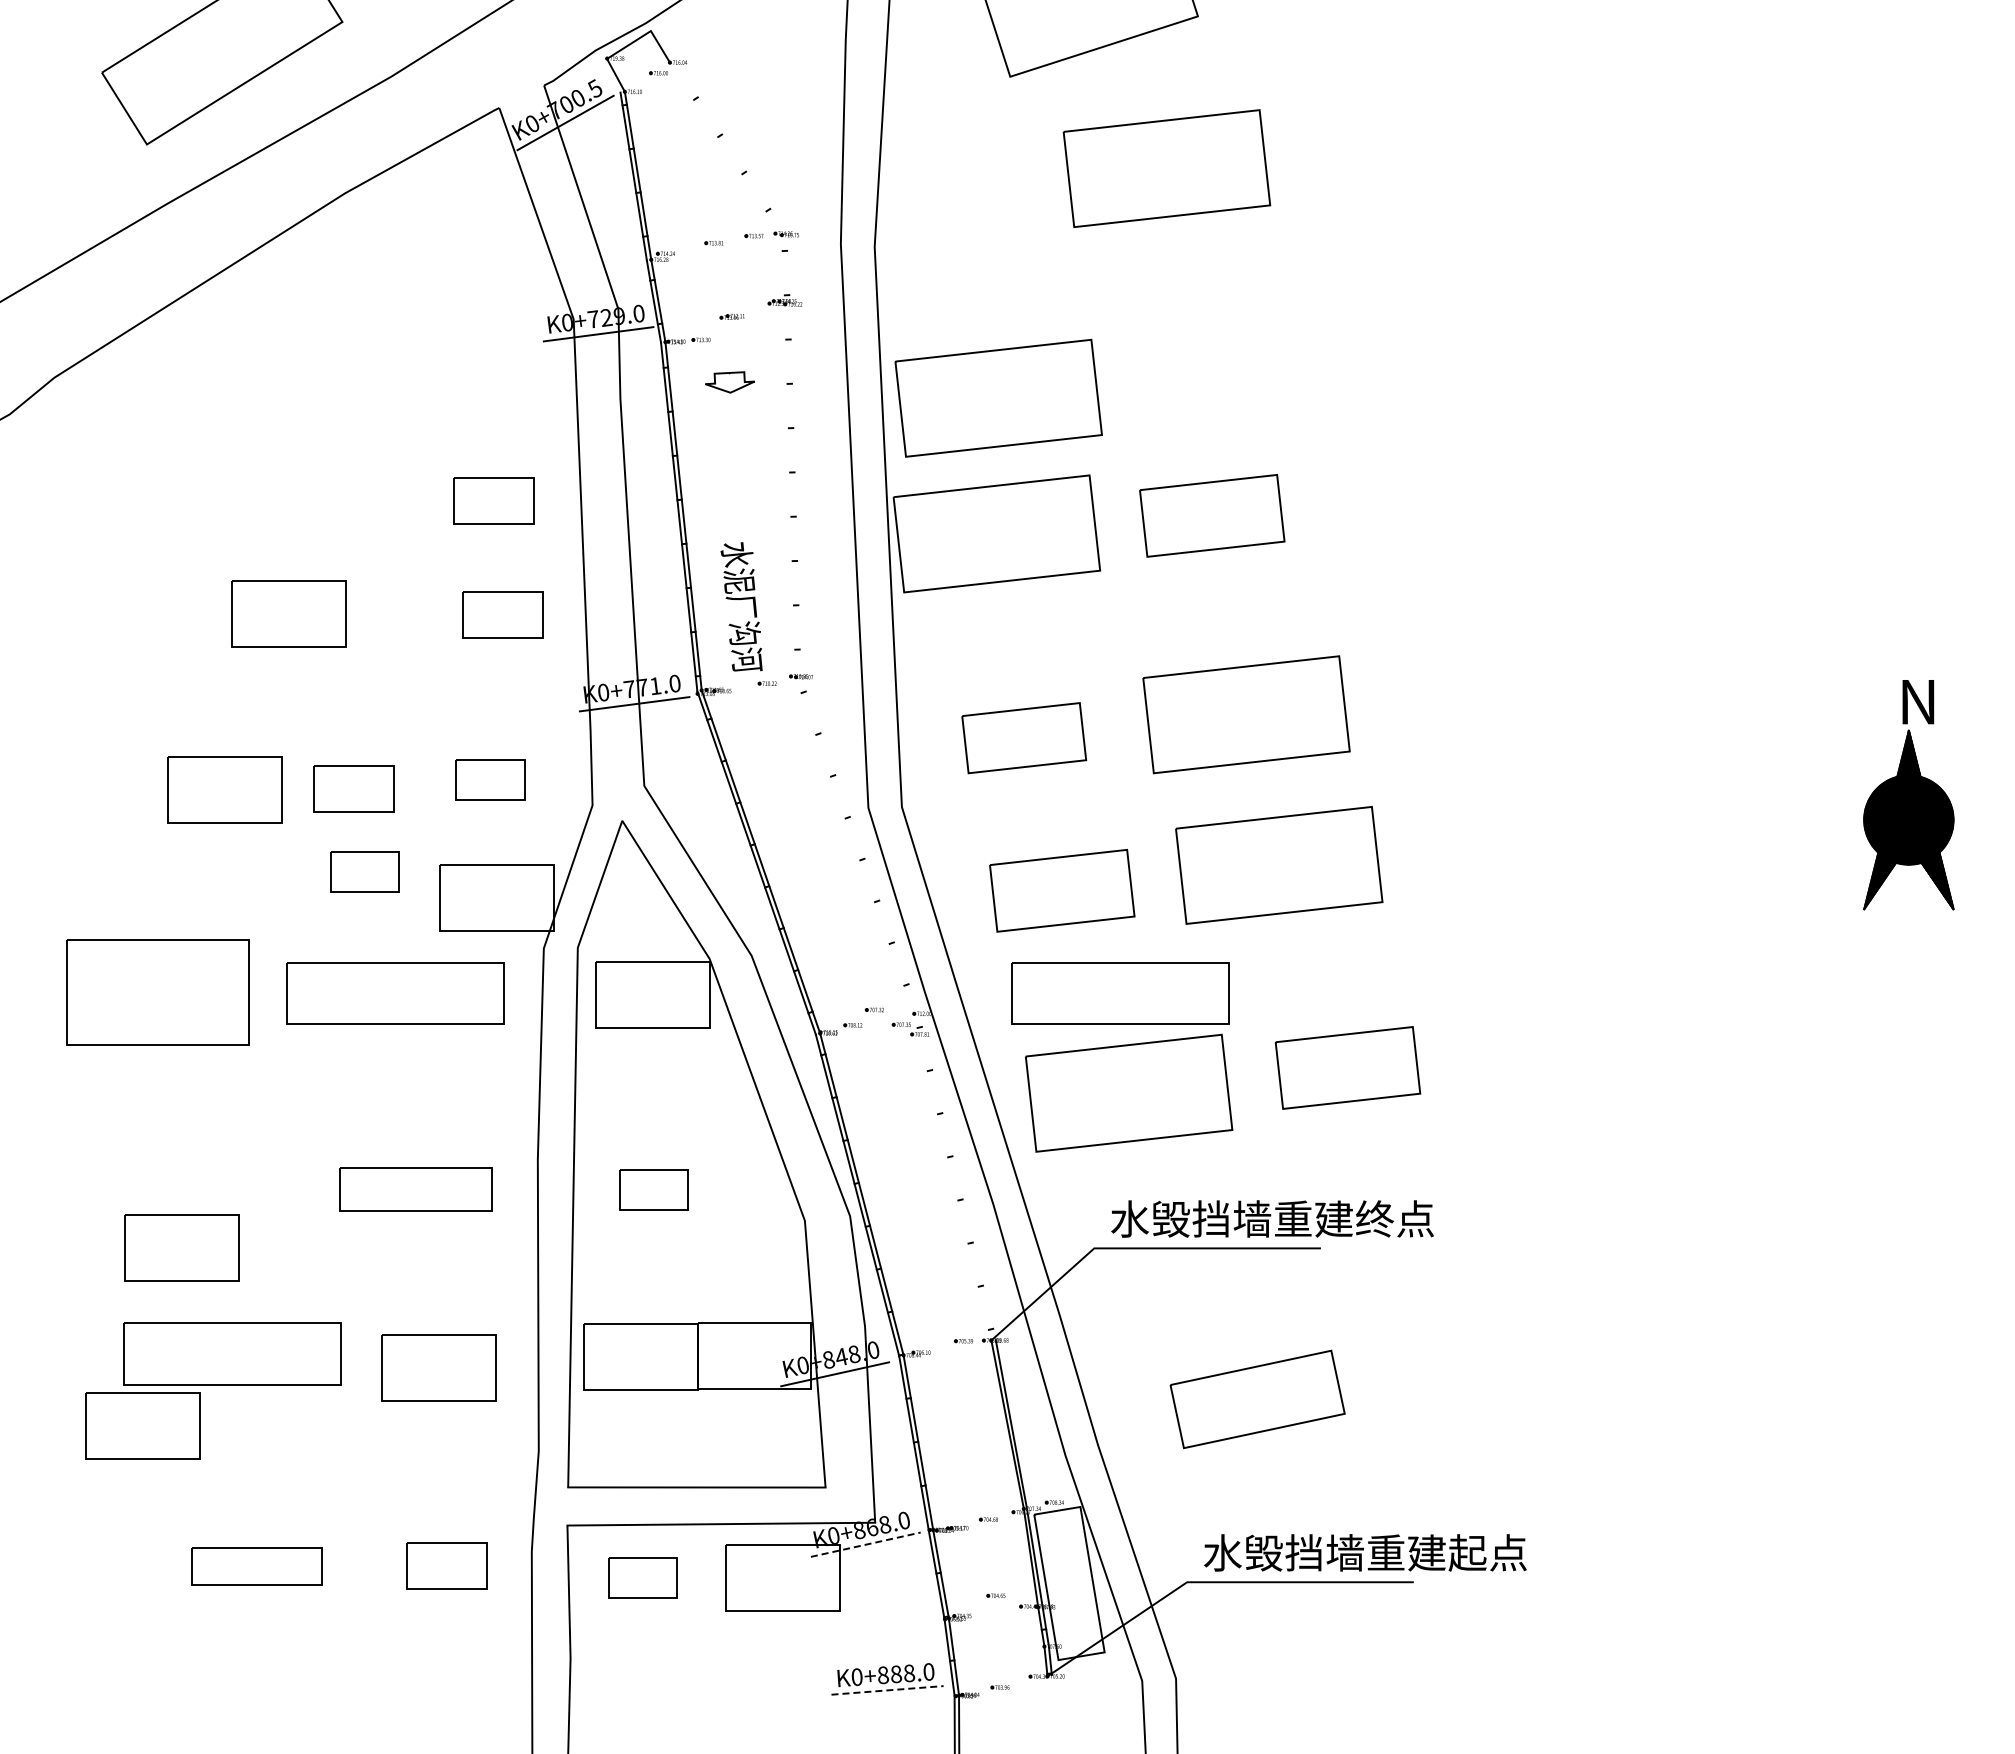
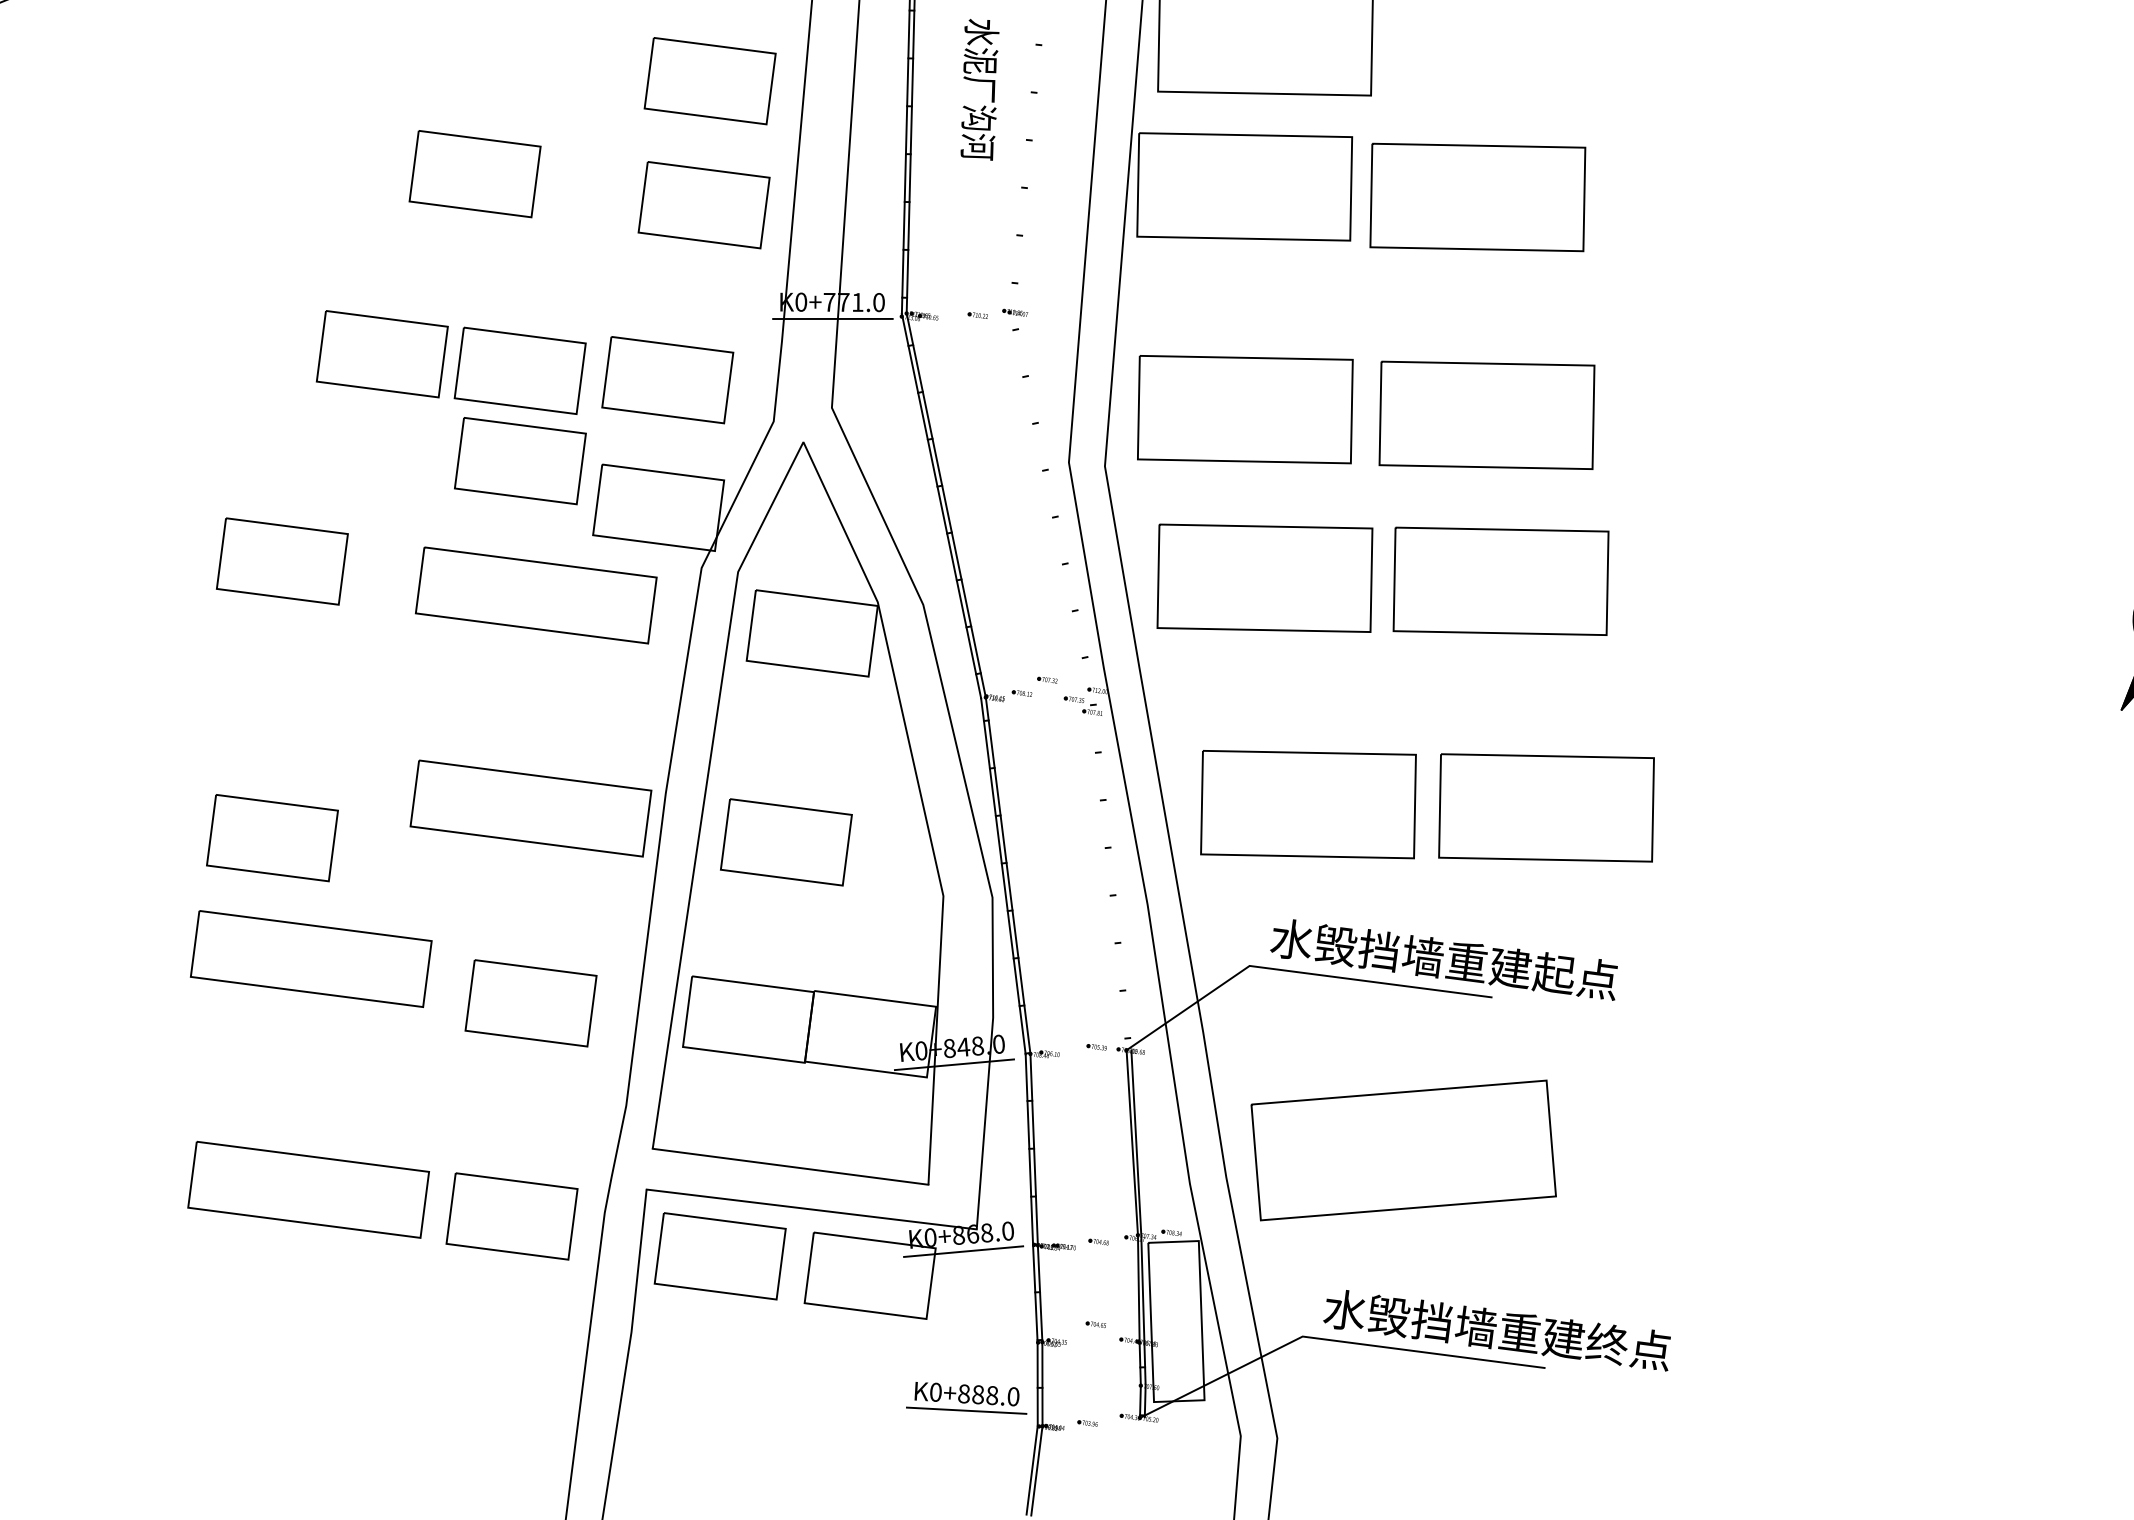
part: (493, 500) -> (710, 81), size x1.43
part: (1212, 515) -> (1478, 197), size x1.43
text: (741, 606) -> (979, 88), moved
part: (502, 614) -> (703, 204), size x1.43
part: (1024, 737) -> (1245, 408), size x1.67
part: (490, 779) -> (667, 379), size x1.67
part: (353, 788) -> (519, 370), size x1.43
part: (364, 871) -> (520, 460), size x1.67
part: (1062, 890) -> (1265, 578), size x1.43
part: (157, 992) -> (281, 561), size x0.62
part: (1120, 993) -> (1313, 696), removed
part: (1347, 1067) -> (1546, 807), size x1.43
part: (415, 1189) -> (530, 808), size x1.43
part: (653, 1189) -> (785, 841), size x1.67
text: (1374, 1218) -> (1554, 972), 水毁挡墙重建终点 -> 水毁挡墙重建起点
part: (1257, 1399) -> (1403, 1150), size x1.67
part: (142, 1425) -> (205, 1023), removed
line: (866, 1544) -> (964, 1251), dashed -> solid
text: (1467, 1552) -> (1607, 1343), 水毁挡墙重建起点 -> 水毁挡墙重建终点
part: (257, 1565) -> (308, 1189), size x1.67
part: (446, 1565) -> (511, 1215), size x1.43
part: (642, 1577) -> (719, 1255), size x1.67
line: (888, 1690) -> (967, 1410), dashed -> solid

